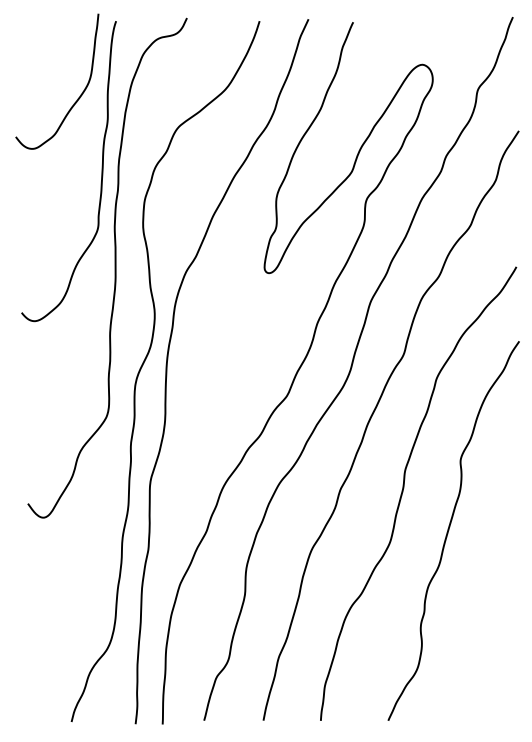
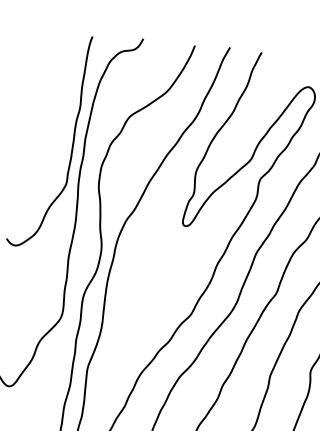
curve: (77, 98) -> (60, 89), removed

